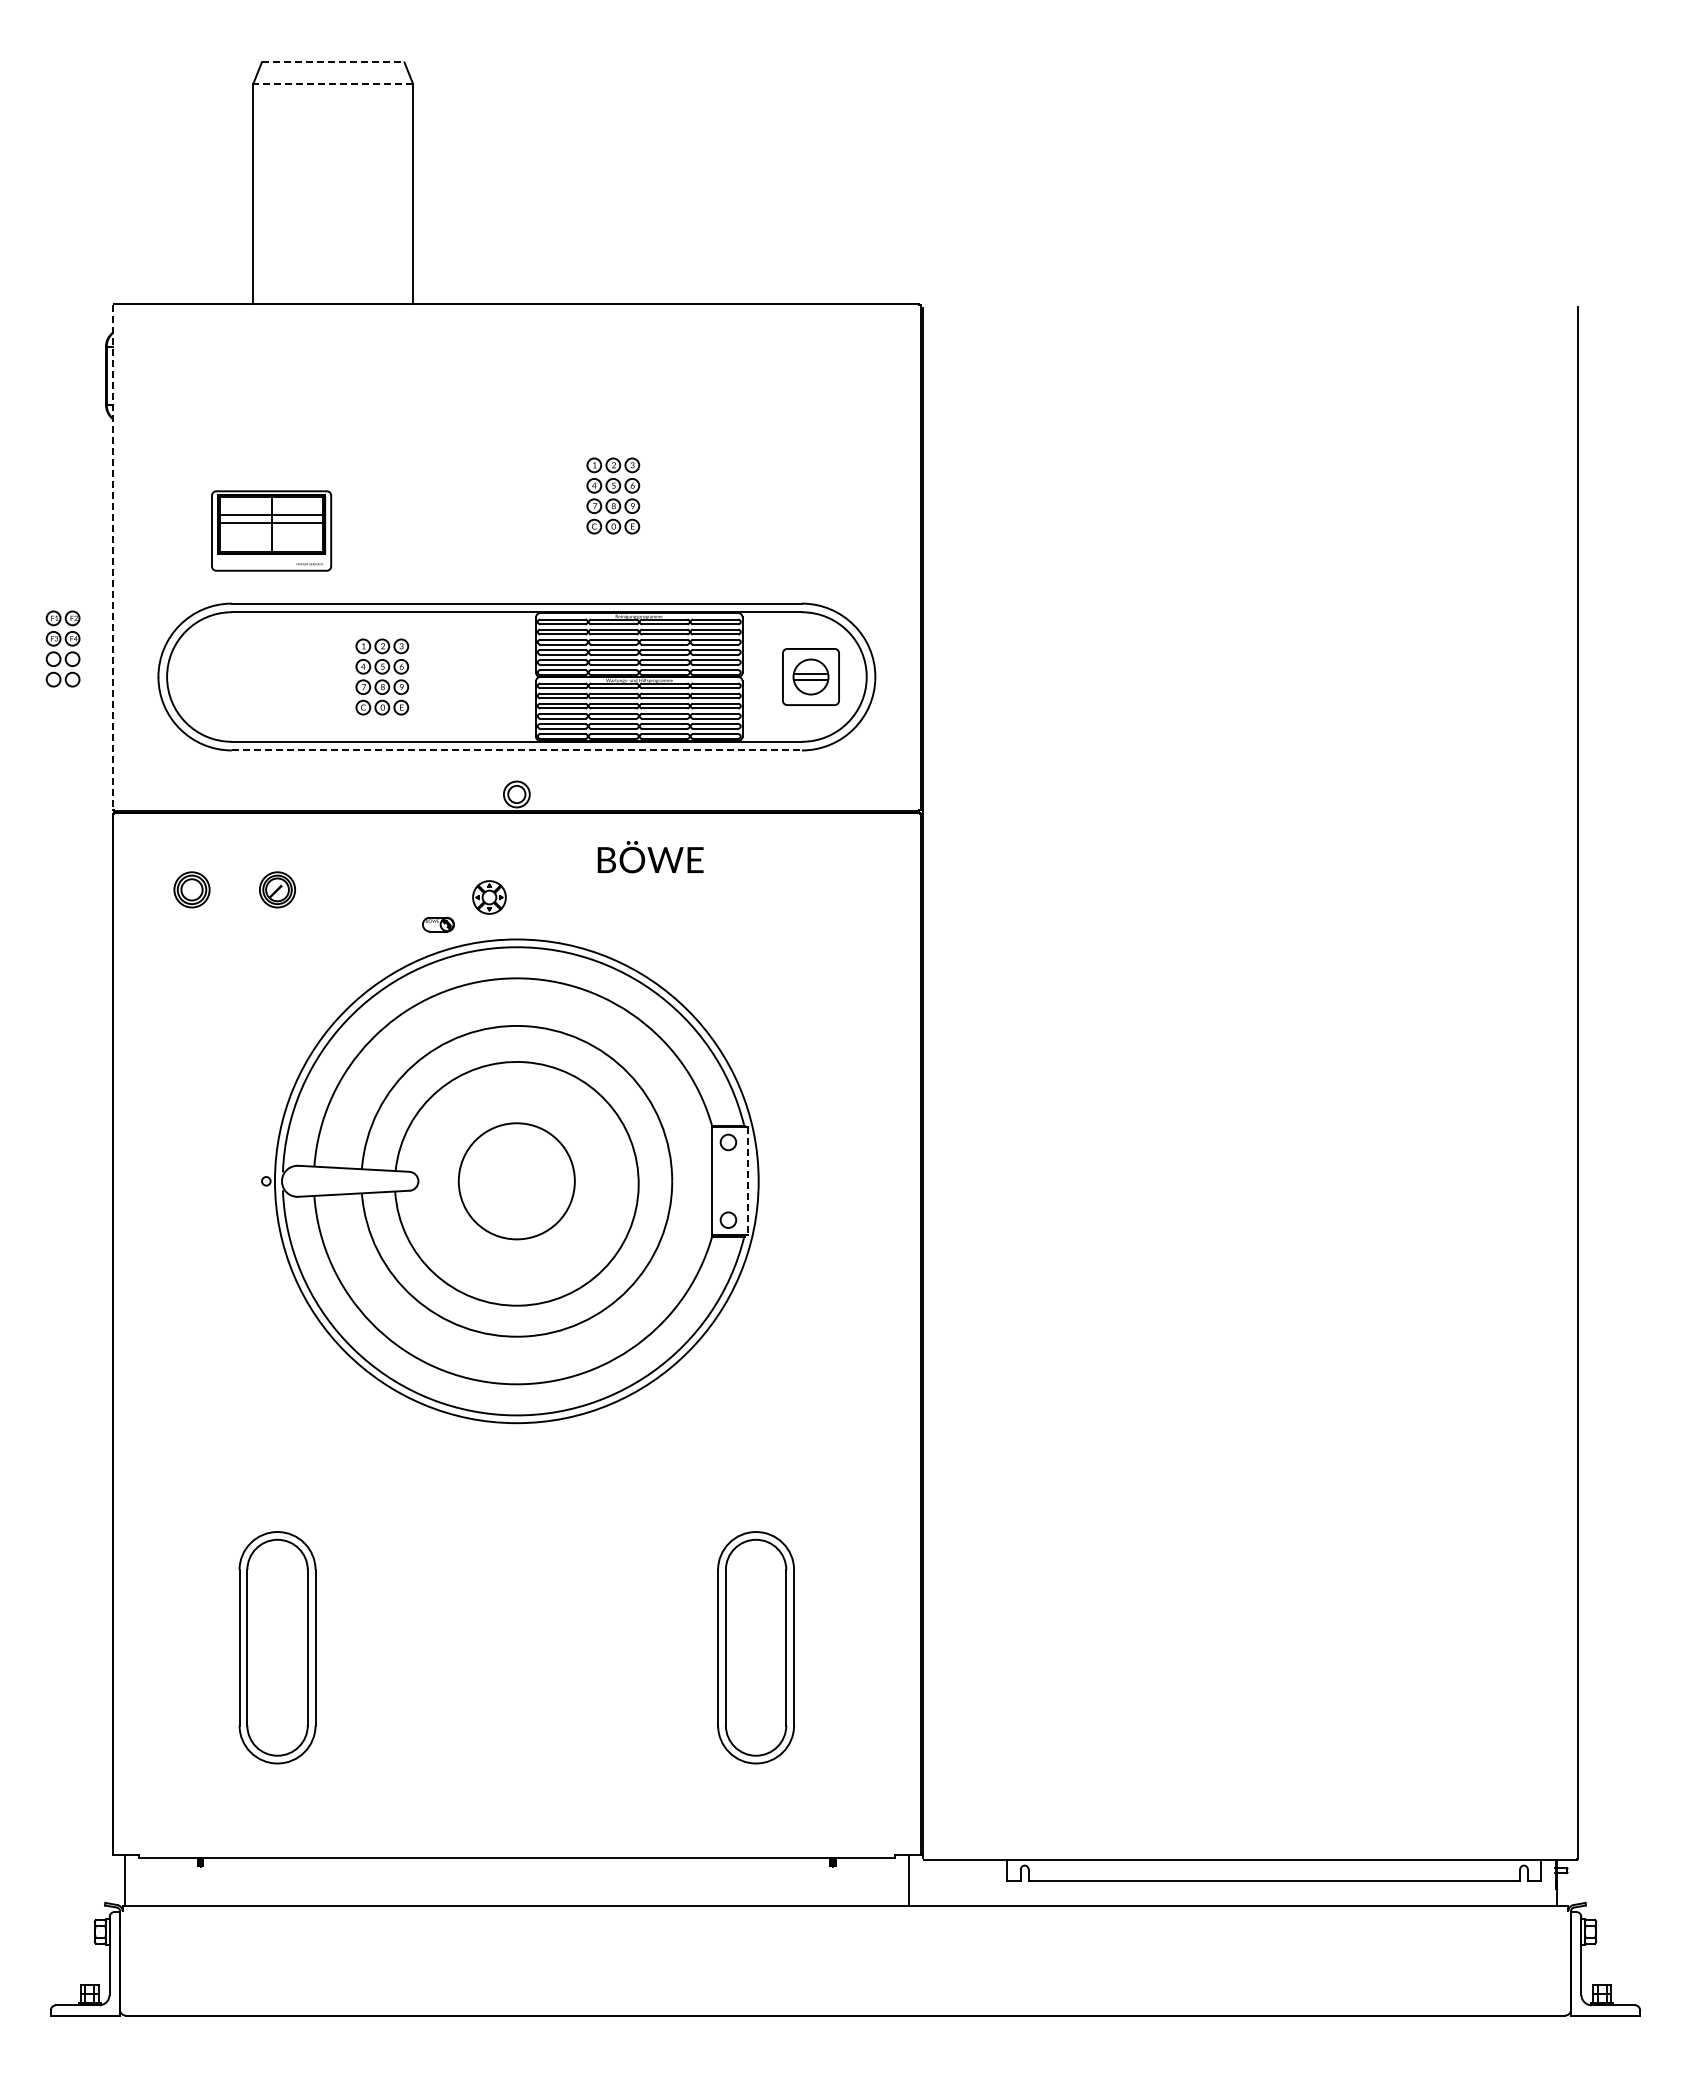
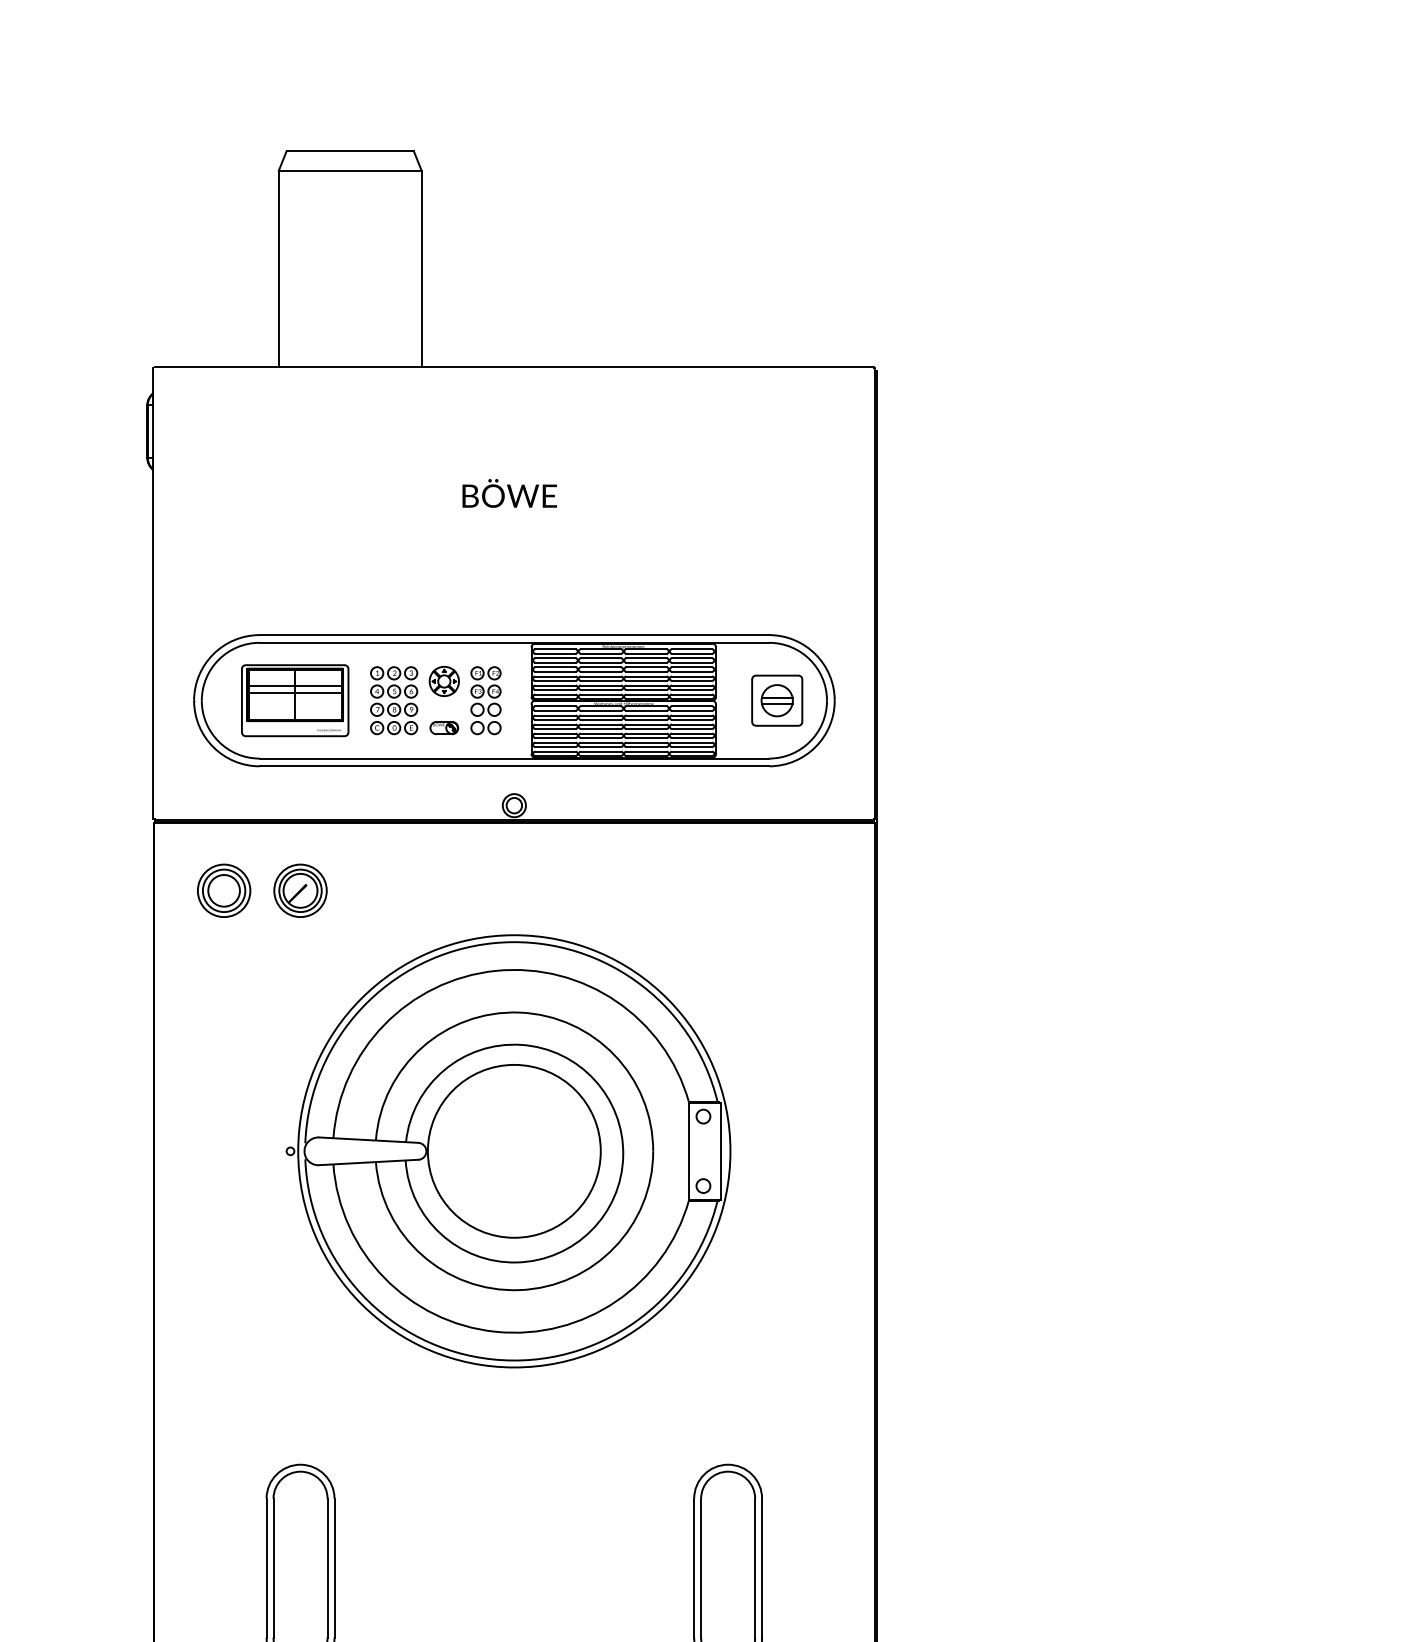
line: (333, 62) -> (350, 151), dashed -> solid
line: (333, 83) -> (350, 170), dashed -> solid
part: (613, 495) -> (600, 538), removed
part: (271, 530) -> (295, 700), moved
line: (112, 557) -> (153, 593), dashed -> solid
part: (62, 648) -> (485, 700), moved
line: (517, 750) -> (514, 766), dashed -> solid
text: (650, 857) -> (509, 493), moved
part: (191, 889) -> (223, 890), size x1.67
part: (277, 889) -> (300, 890), size x1.67
part: (489, 897) -> (444, 681), moved
part: (438, 924) -> (444, 727), moved
circle: (516, 1181) -> (514, 1151), size x1.67
line: (748, 1181) -> (721, 1151), dashed -> solid

